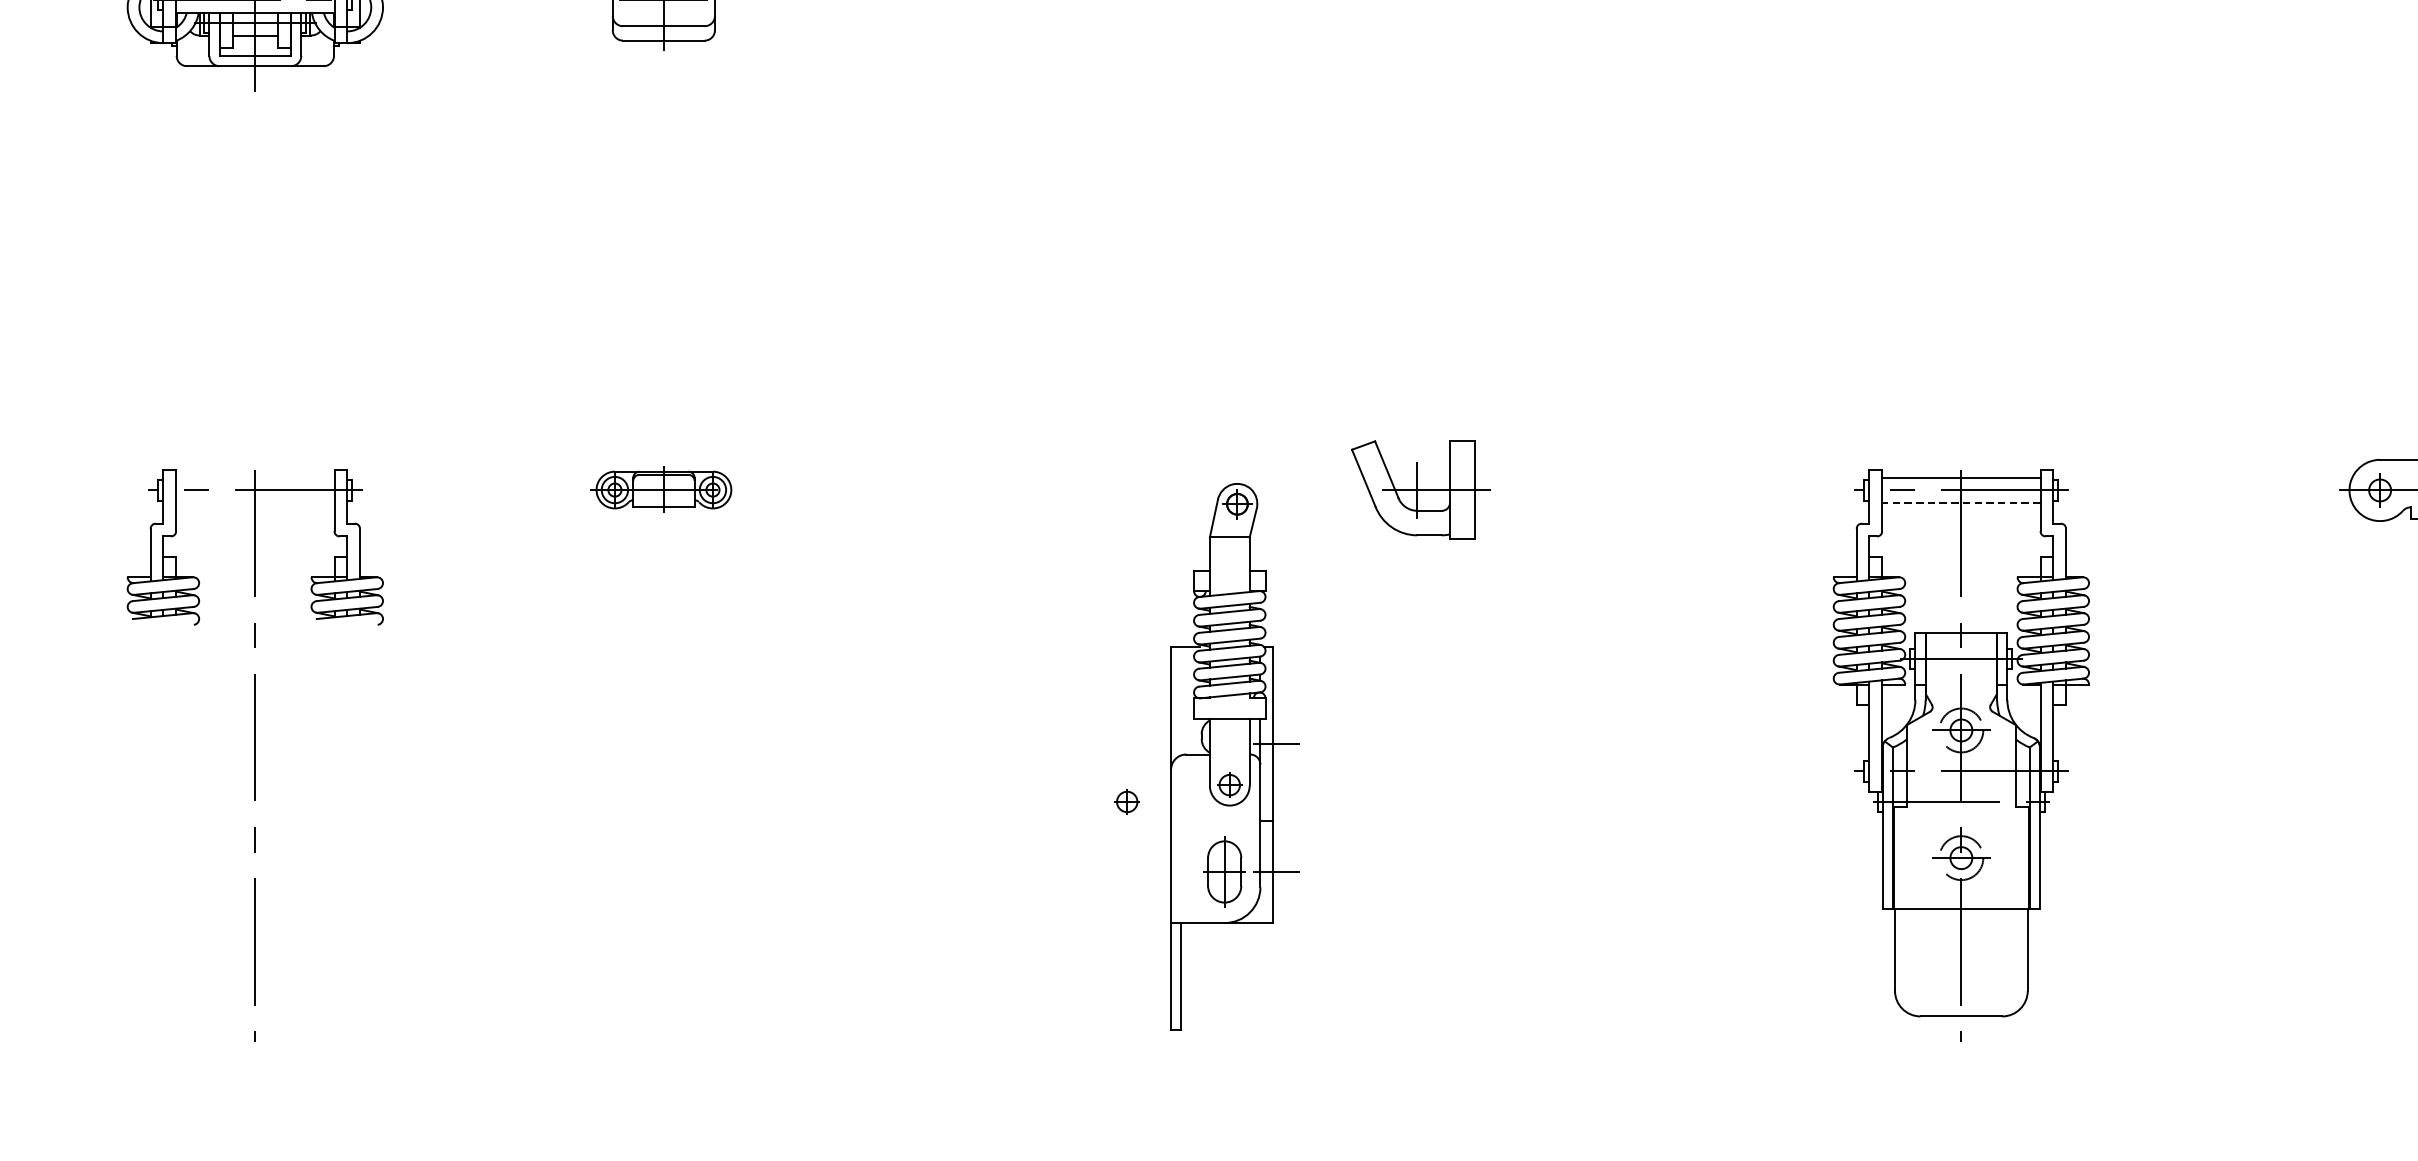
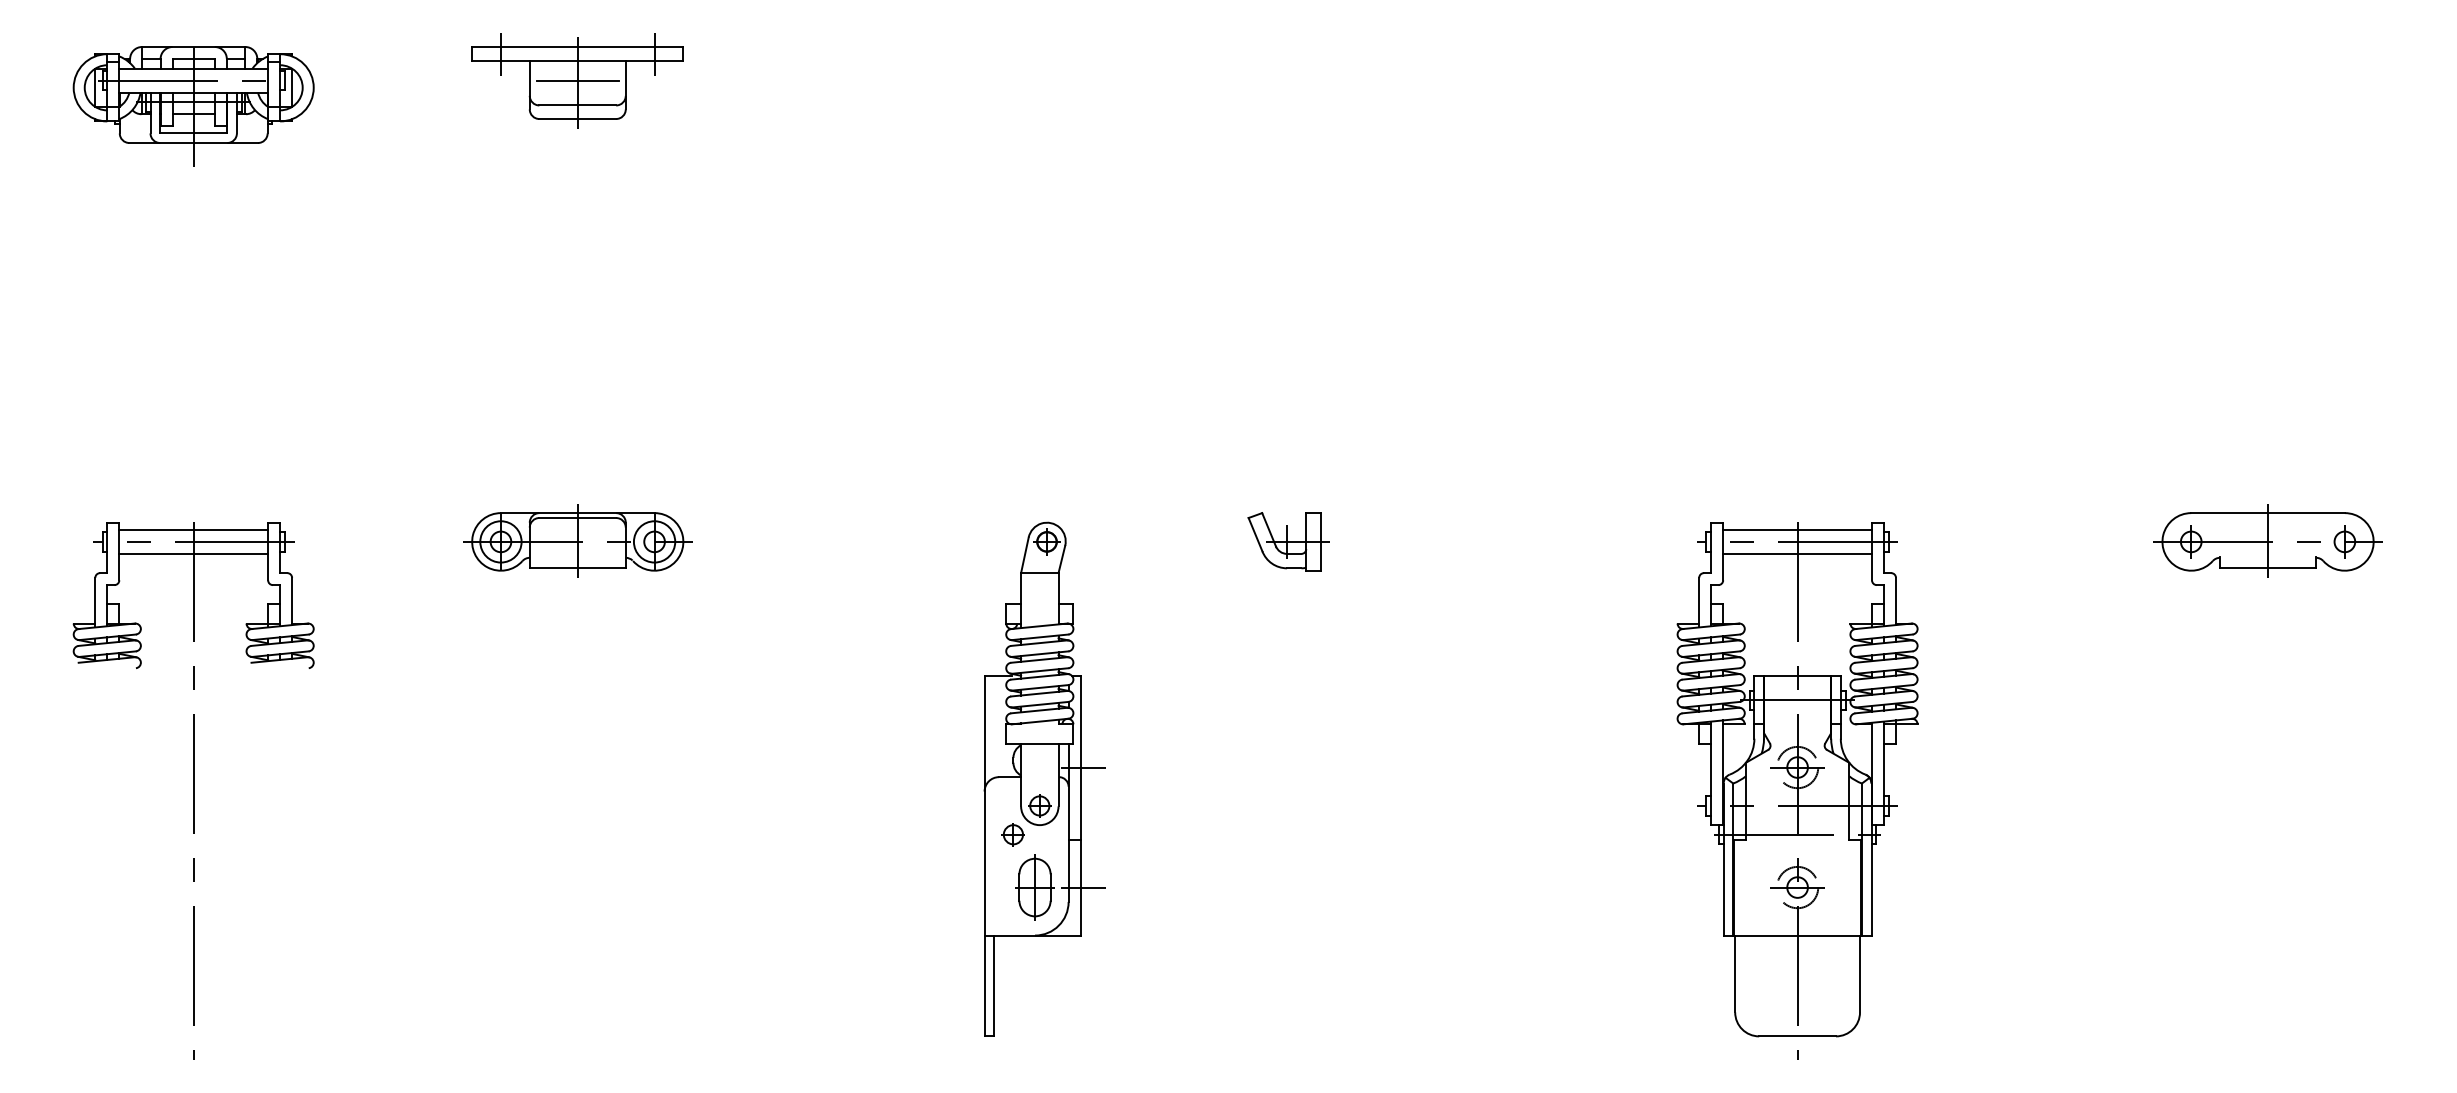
line: (255, 477) -> (193, 529), added
part: (663, 488) -> (577, 540), size x1.67
part: (1419, 490) -> (1288, 541), size x0.62
line: (255, 502) -> (193, 553), added
line: (1961, 502) -> (1797, 553), dashed -> solid
part: (1234, 755) -> (1044, 778), moved

